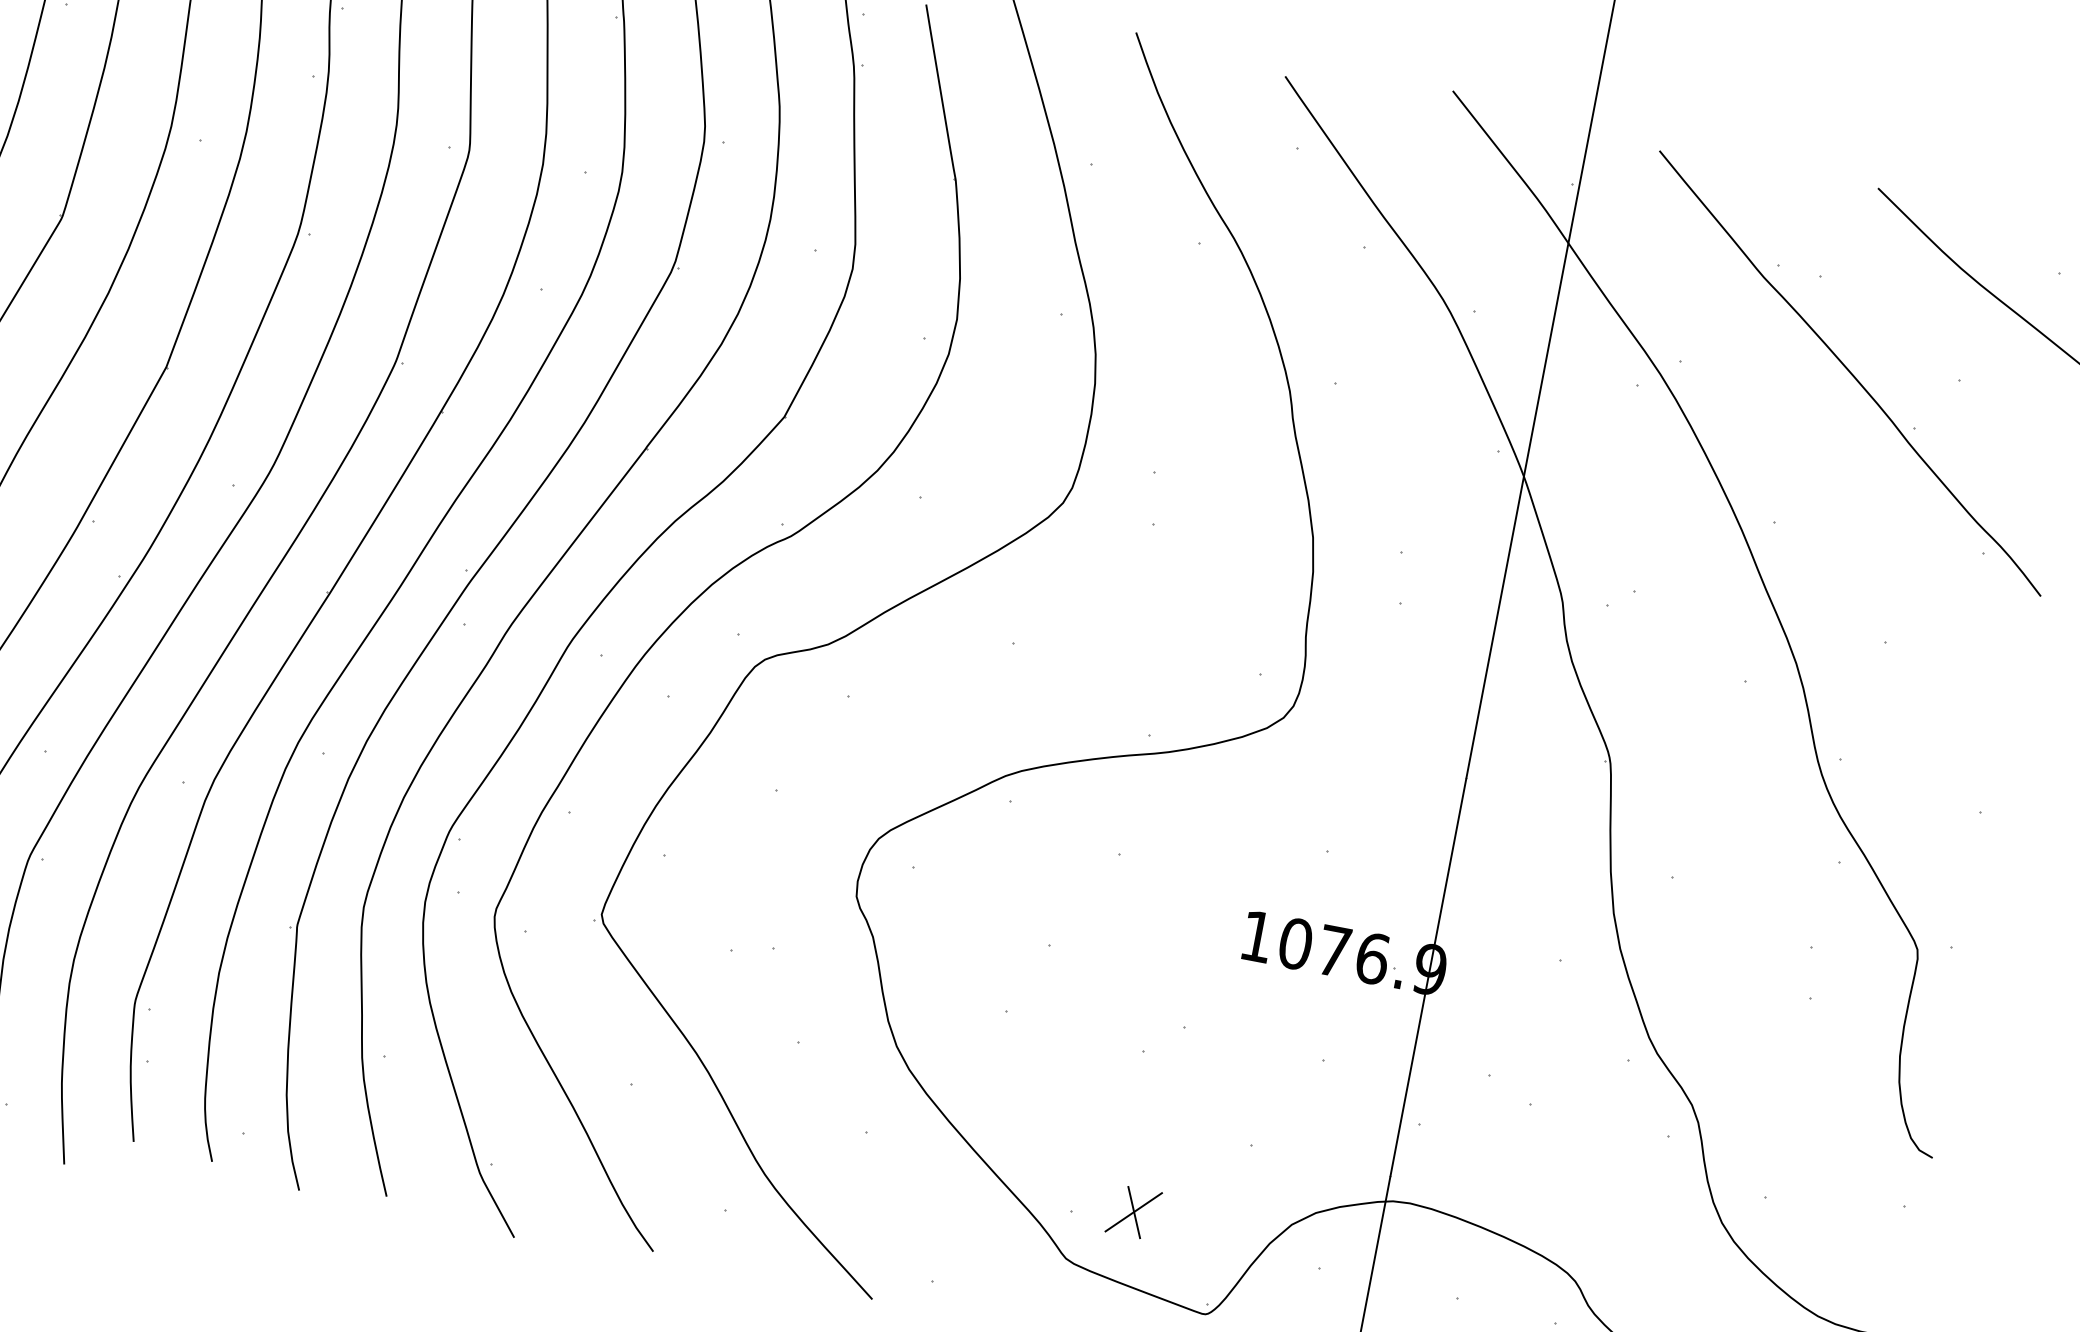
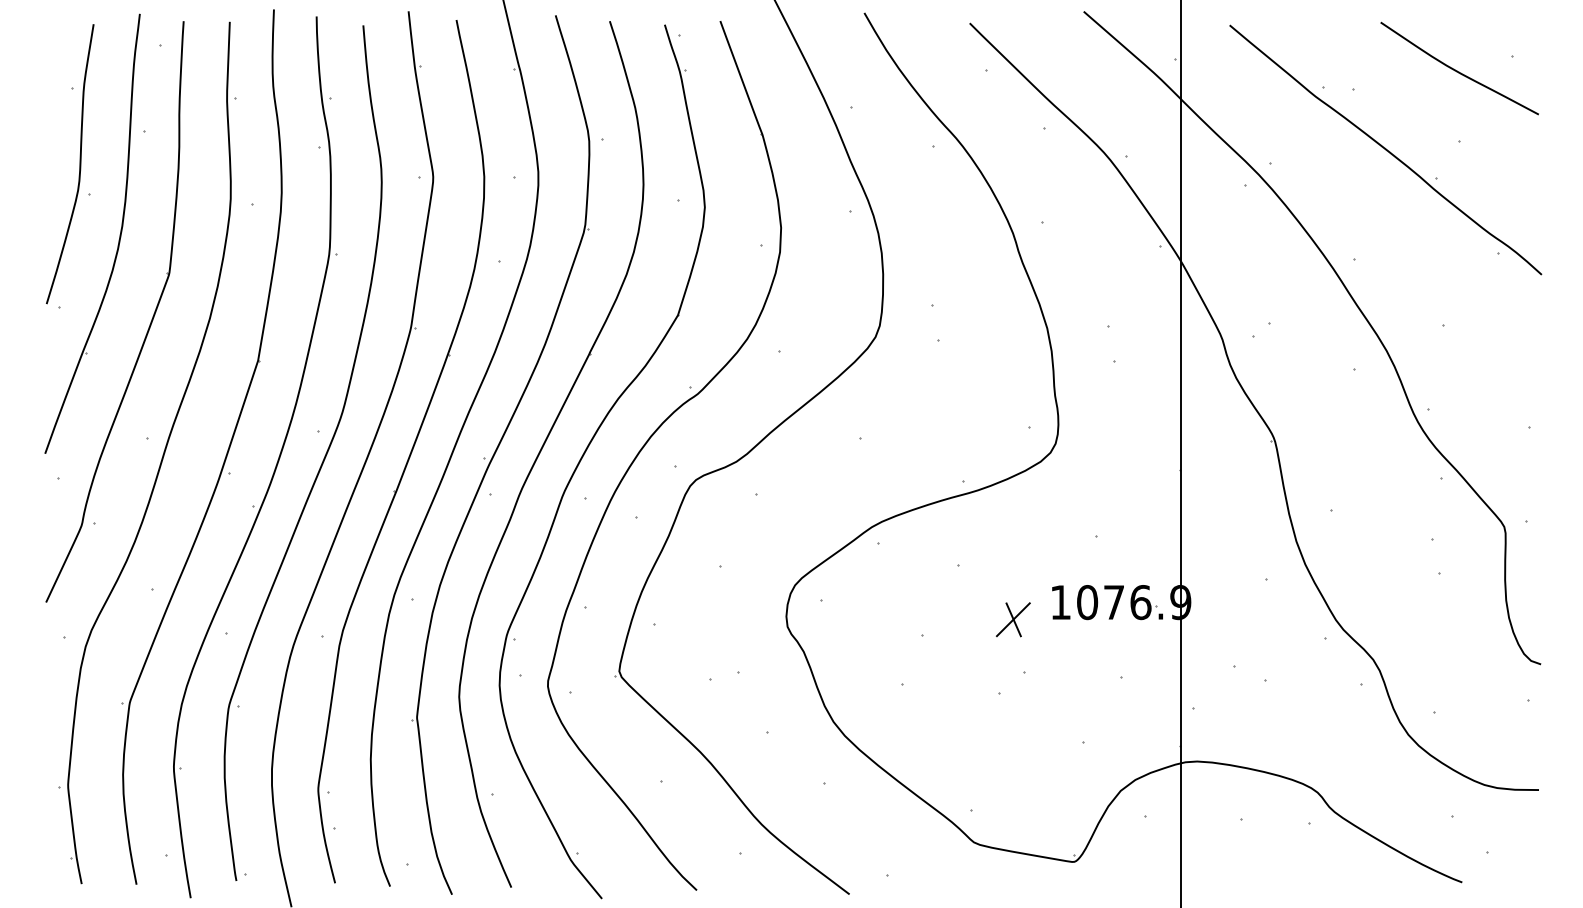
part: (1134, 1211) -> (1013, 619), moved

